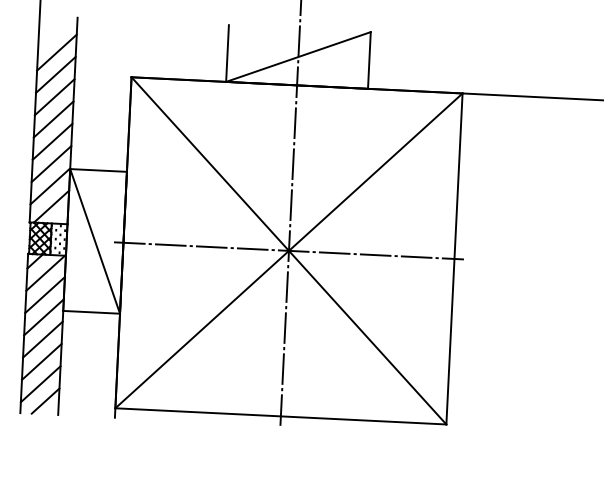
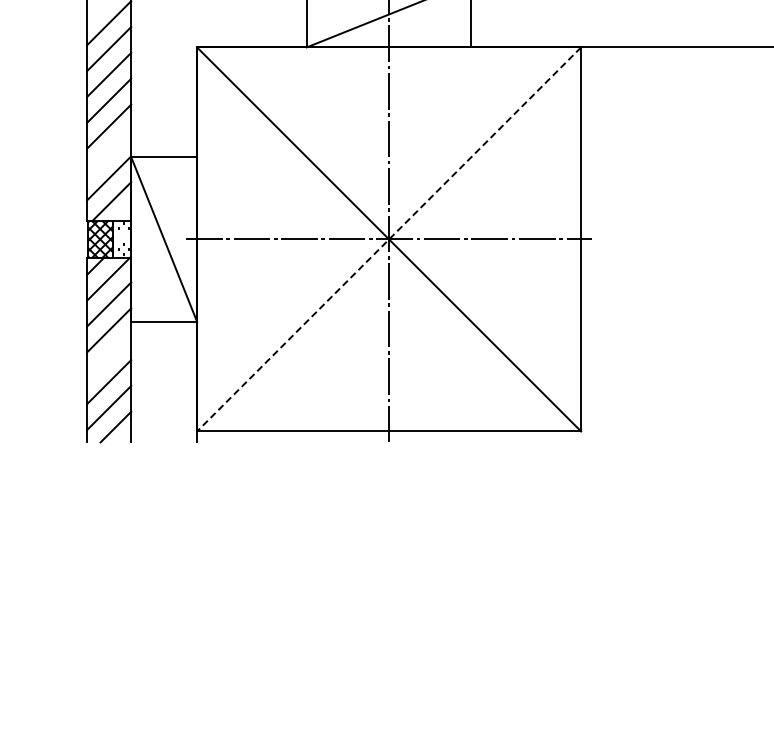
line: (51, 164) -> (109, 152), removed
line: (289, 250) -> (389, 239), solid -> dashed
line: (43, 339) -> (109, 356), removed

